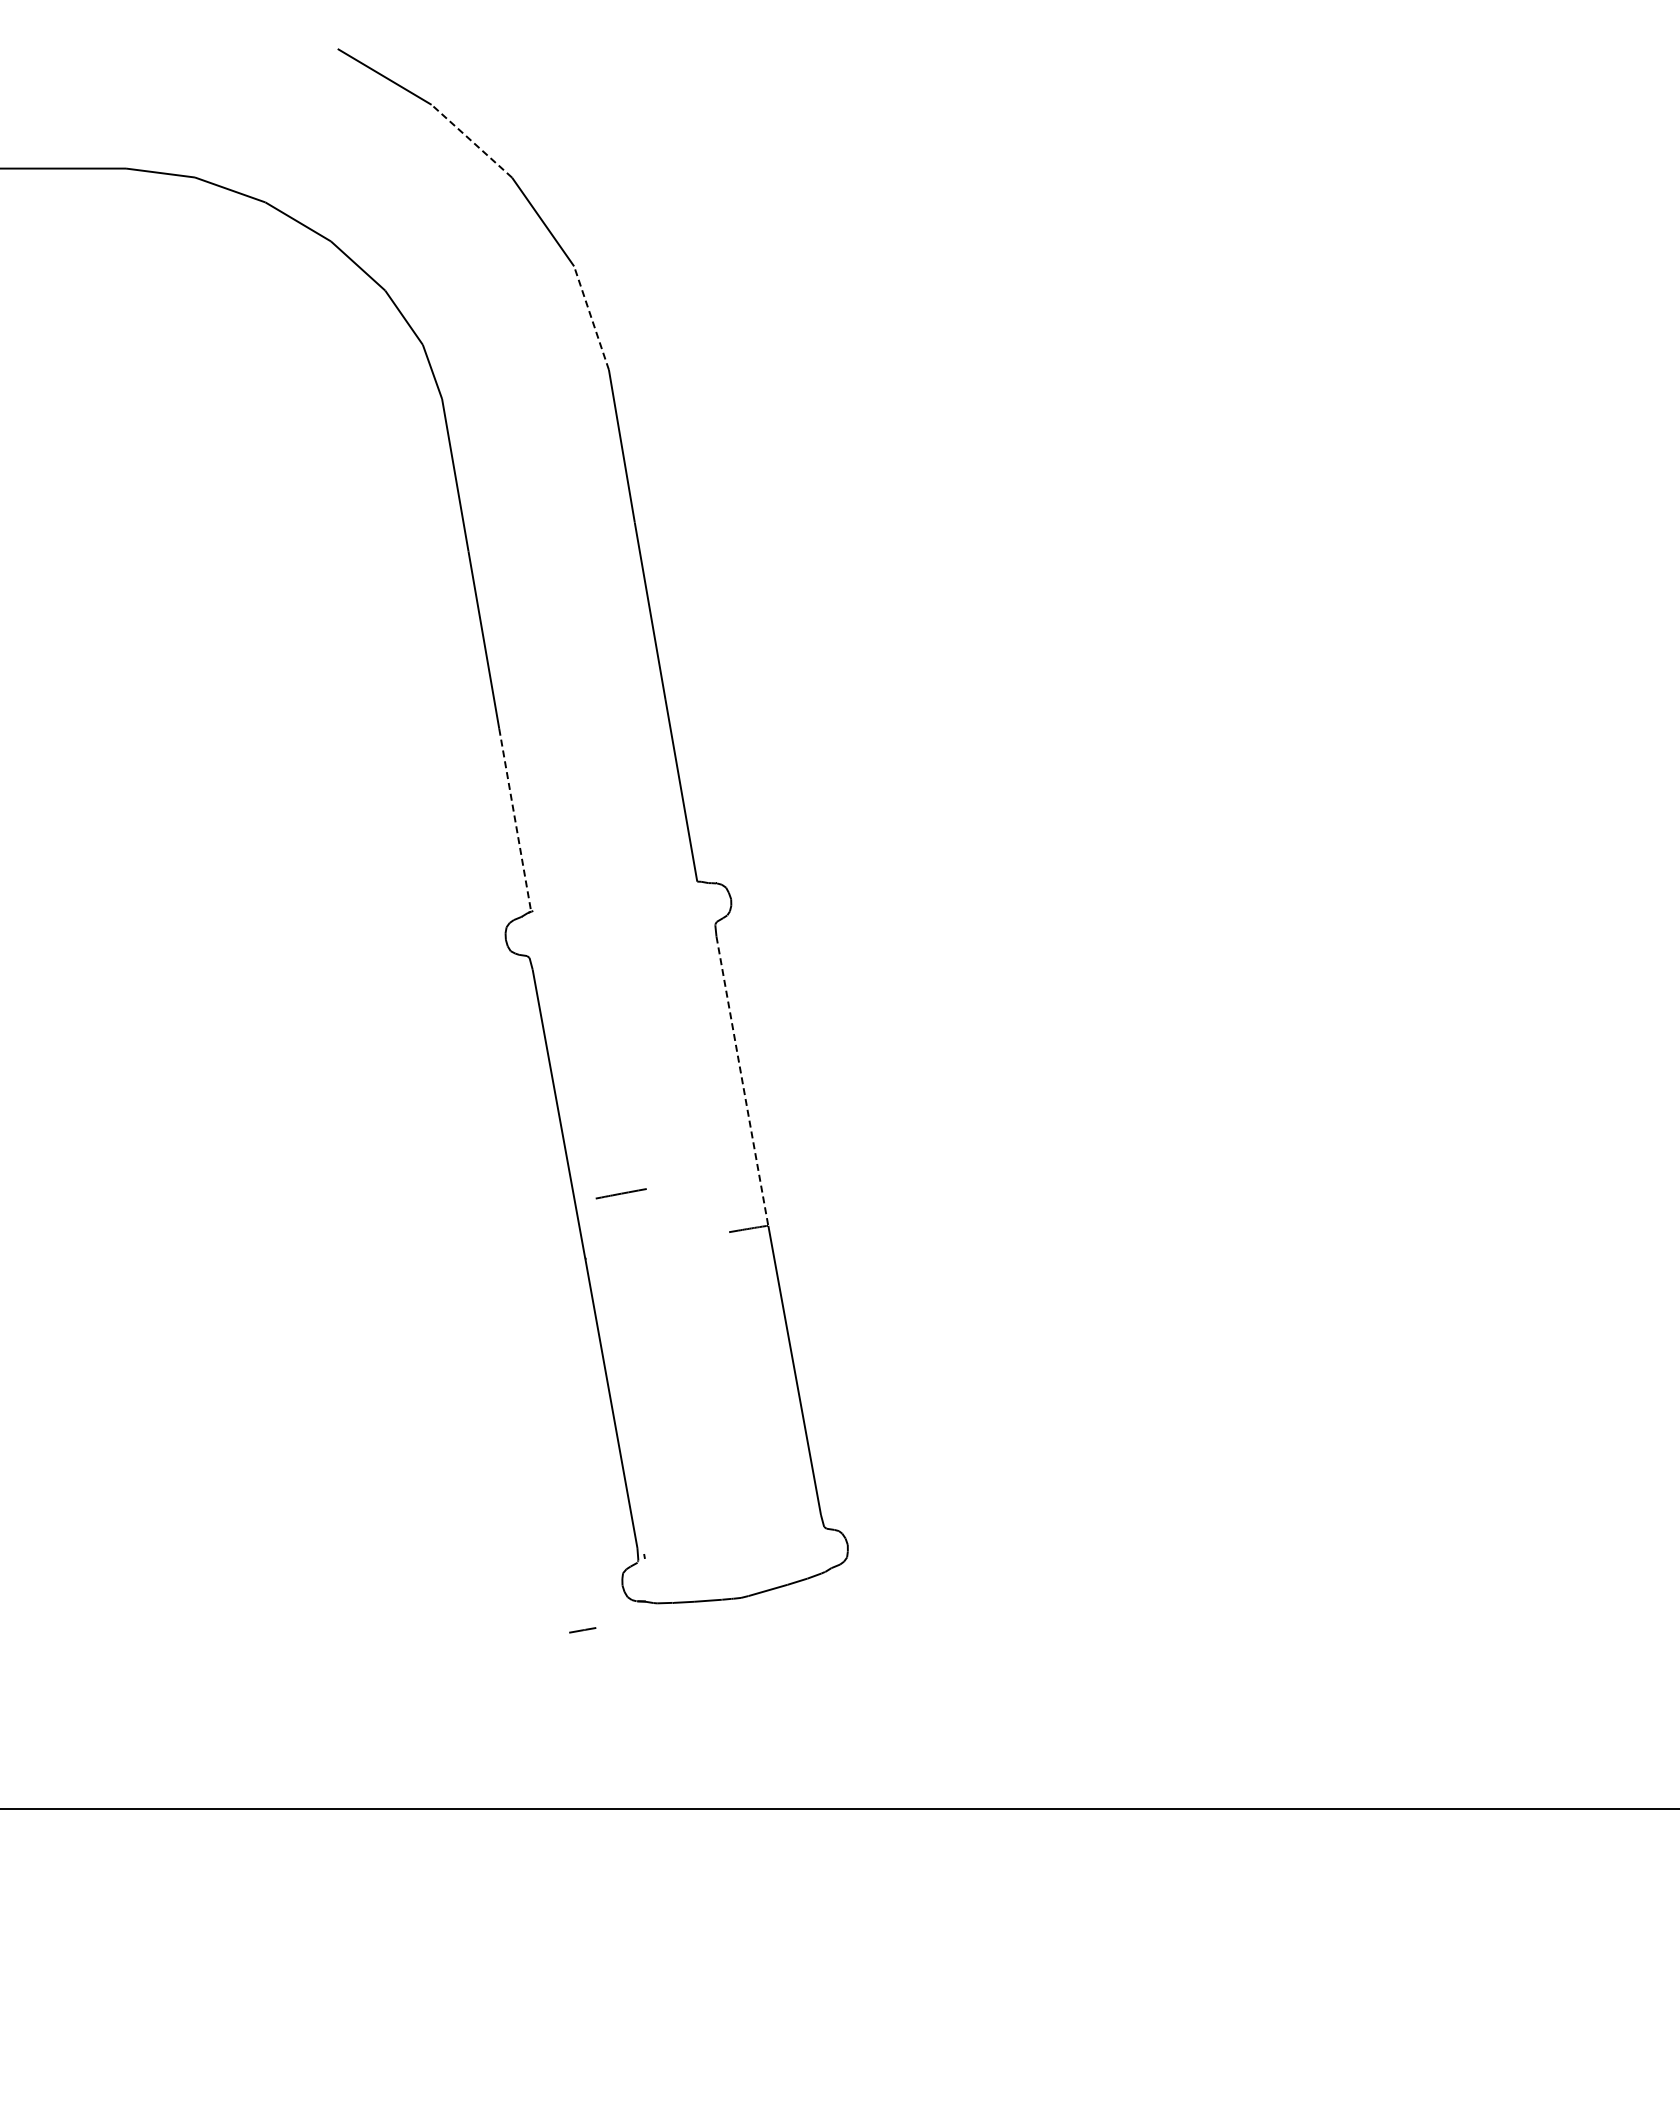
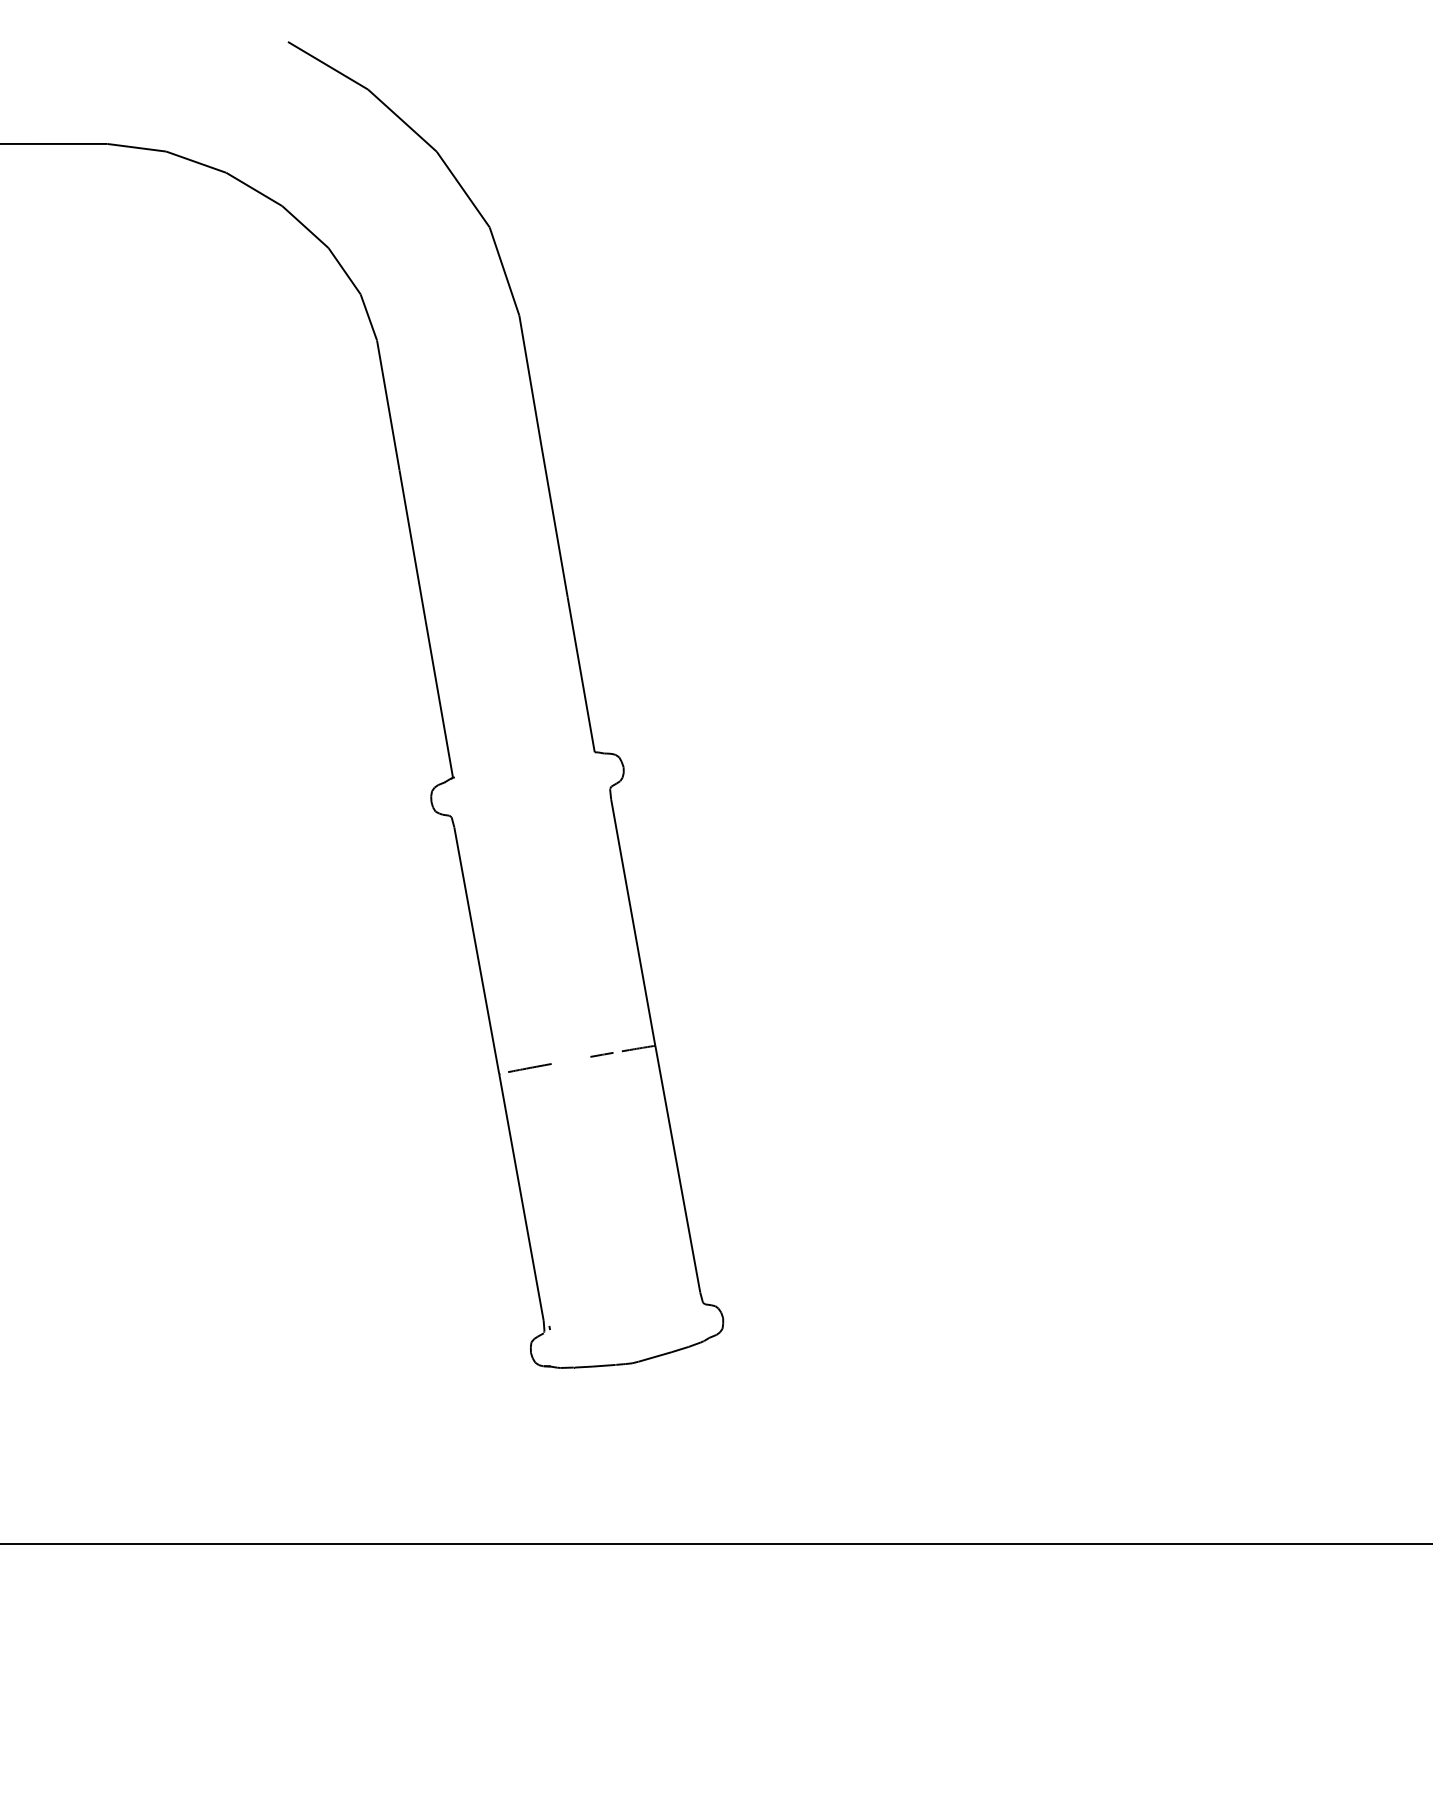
line: (471, 140) -> (402, 120), dashed -> solid
line: (591, 318) -> (504, 271), dashed -> solid
line: (515, 820) -> (439, 700), dashed -> solid
line: (742, 1081) -> (633, 922), dashed -> solid
line: (620, 1193) -> (529, 1067), moved
line: (582, 1630) -> (601, 1055), moved

